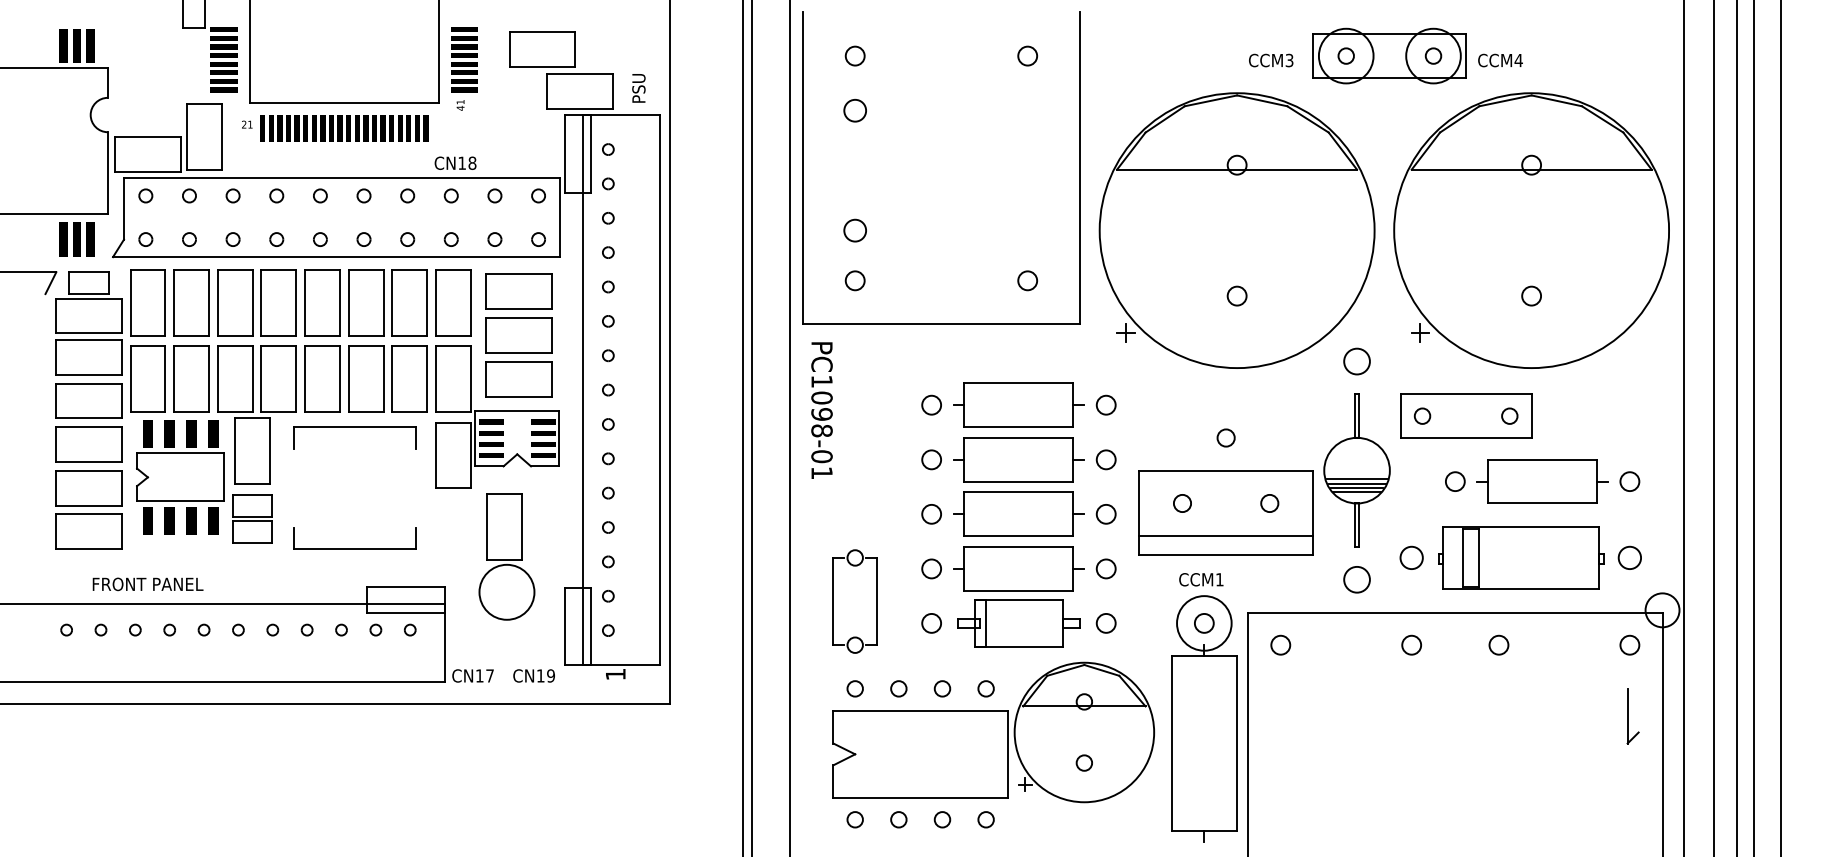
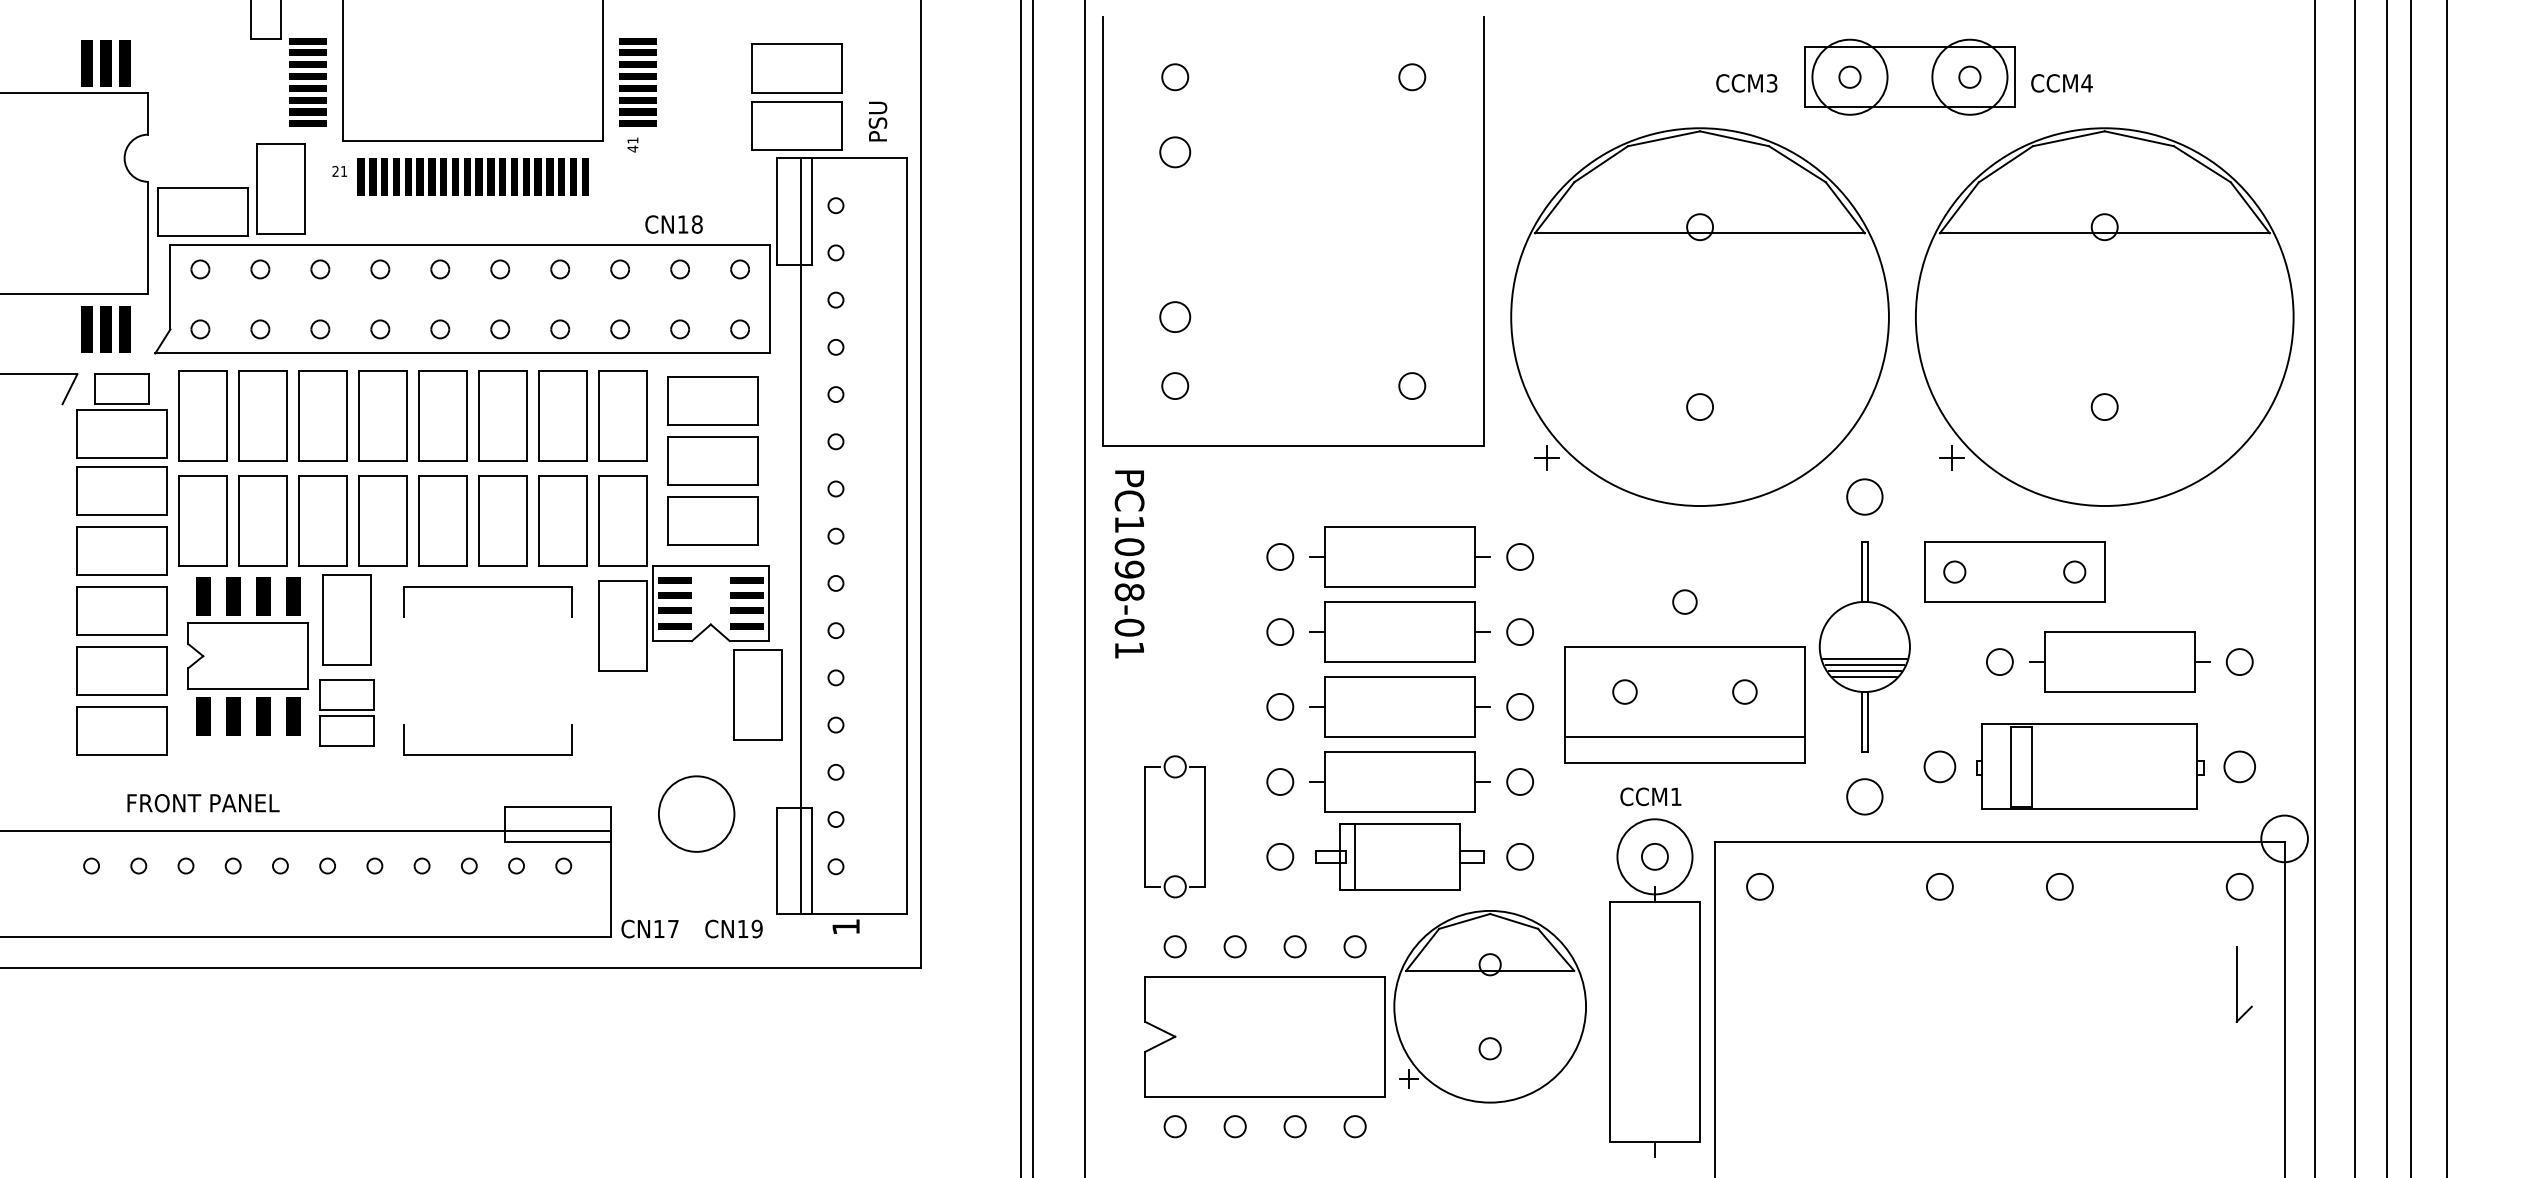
part: (541, 49) -> (796, 68), moved
text: (455, 163) -> (673, 224), moved
part: (503, 526) -> (757, 694), moved

